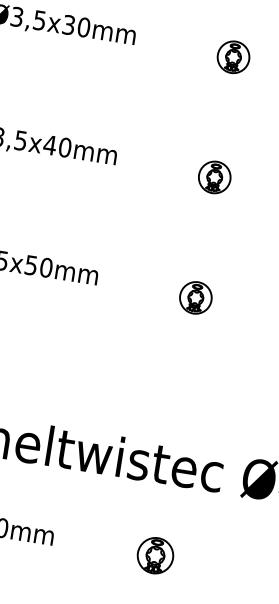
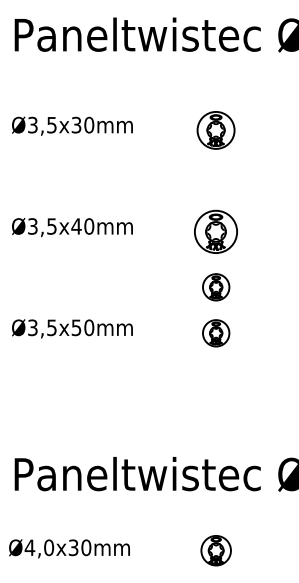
part: (233, 57) -> (216, 130), size x1.4
part: (215, 177) -> (216, 231), size x1.6
part: (204, 243) -> (216, 287), added

